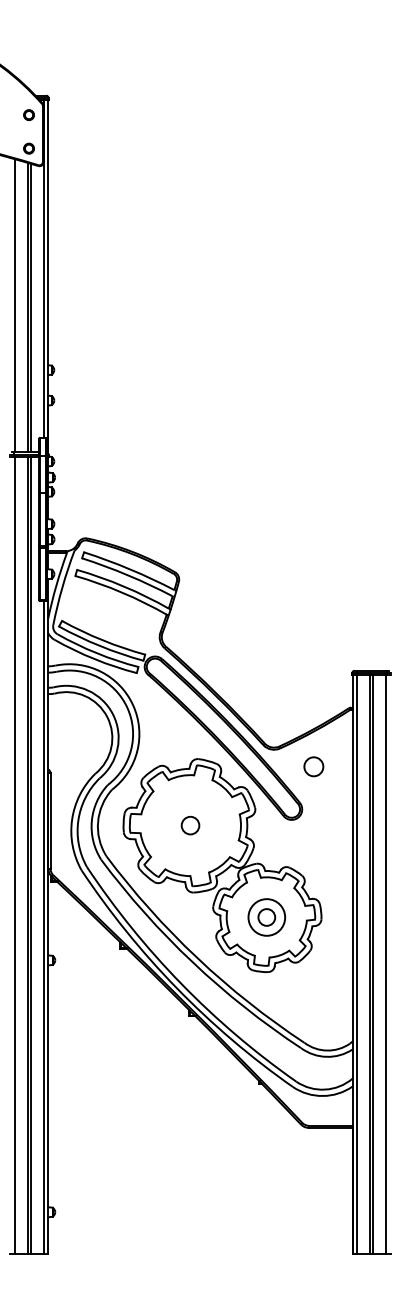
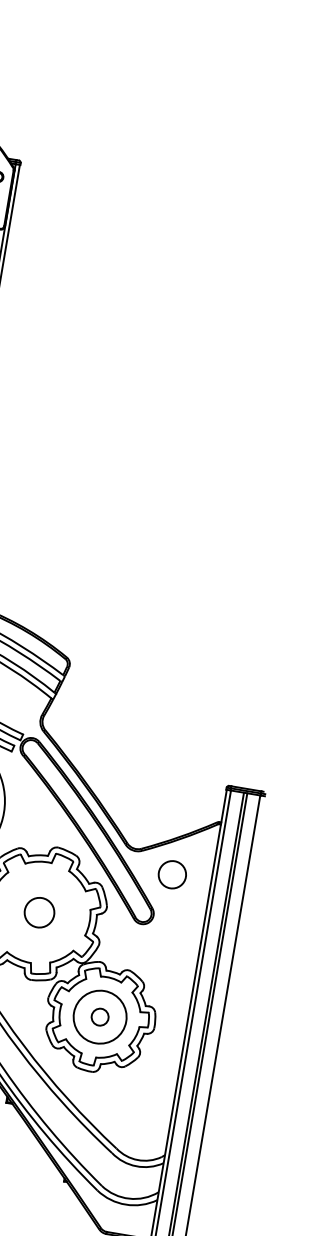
circle: (313, 766) -> (172, 874), size x1.43
circle: (190, 825) -> (39, 912), size x1.67
circle: (266, 917) -> (99, 1017), size x1.43

